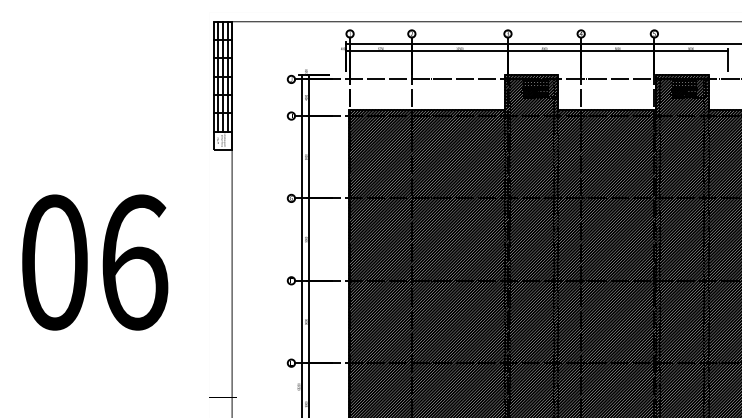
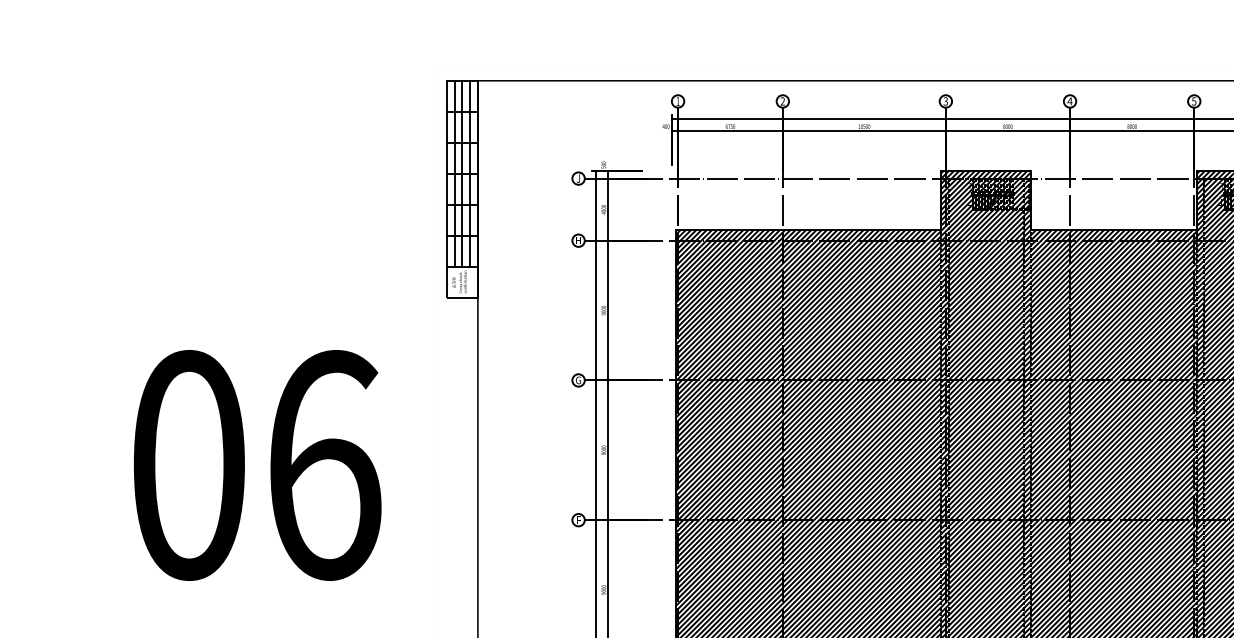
text: (95, 262) -> (258, 465), moved

